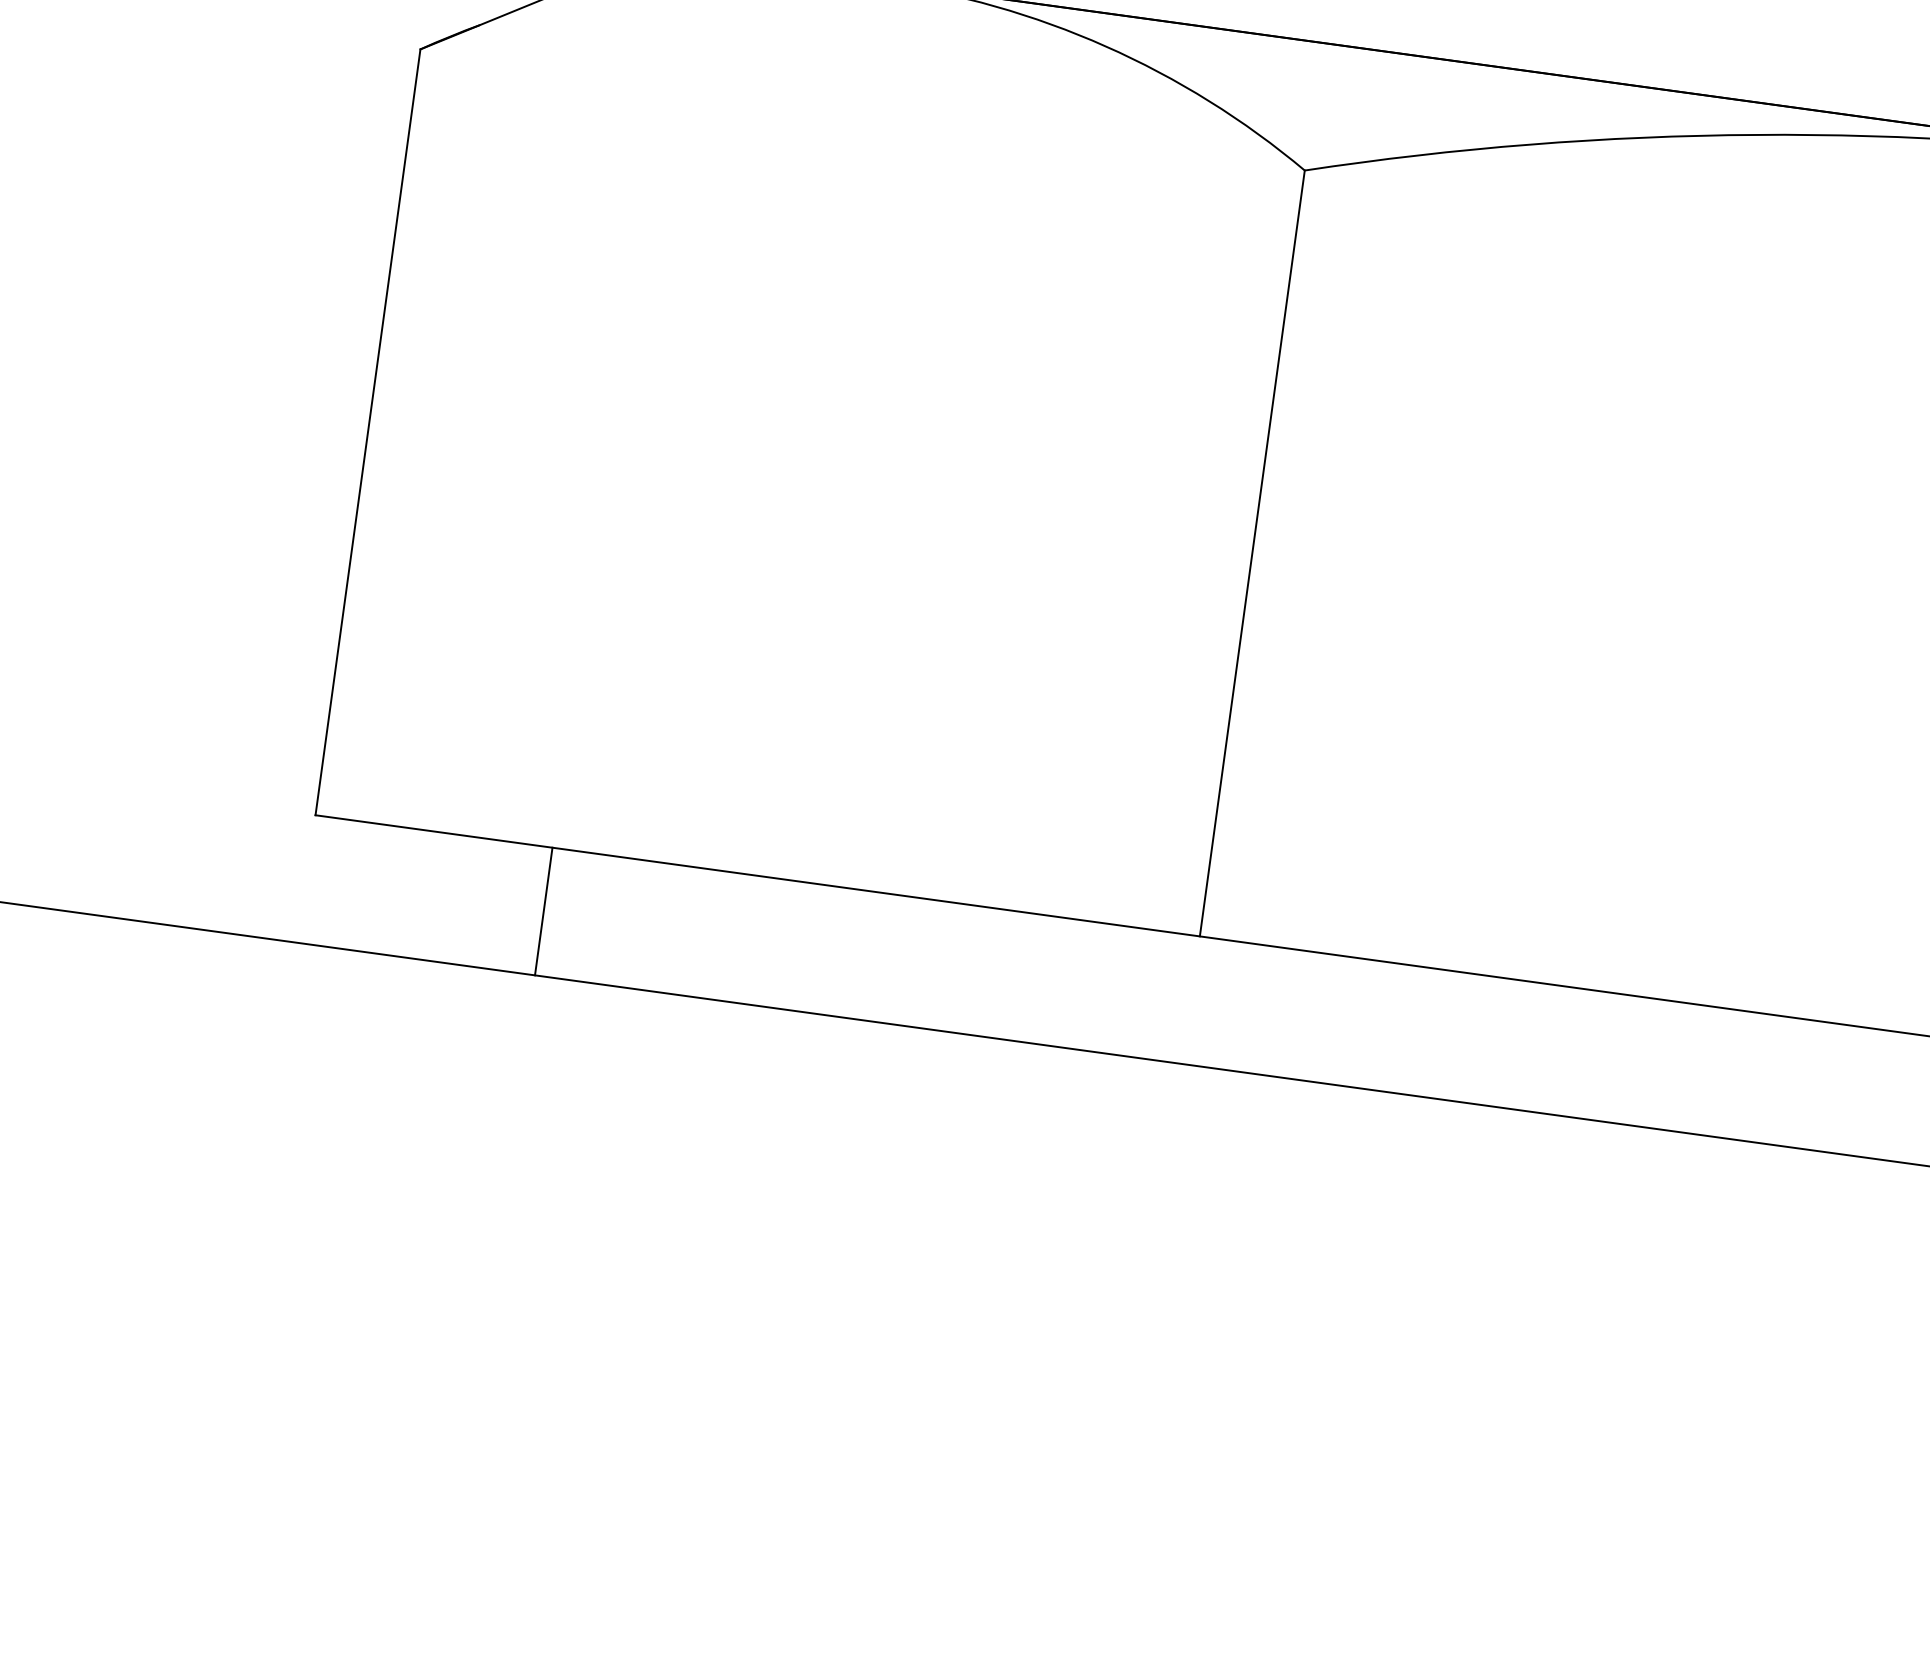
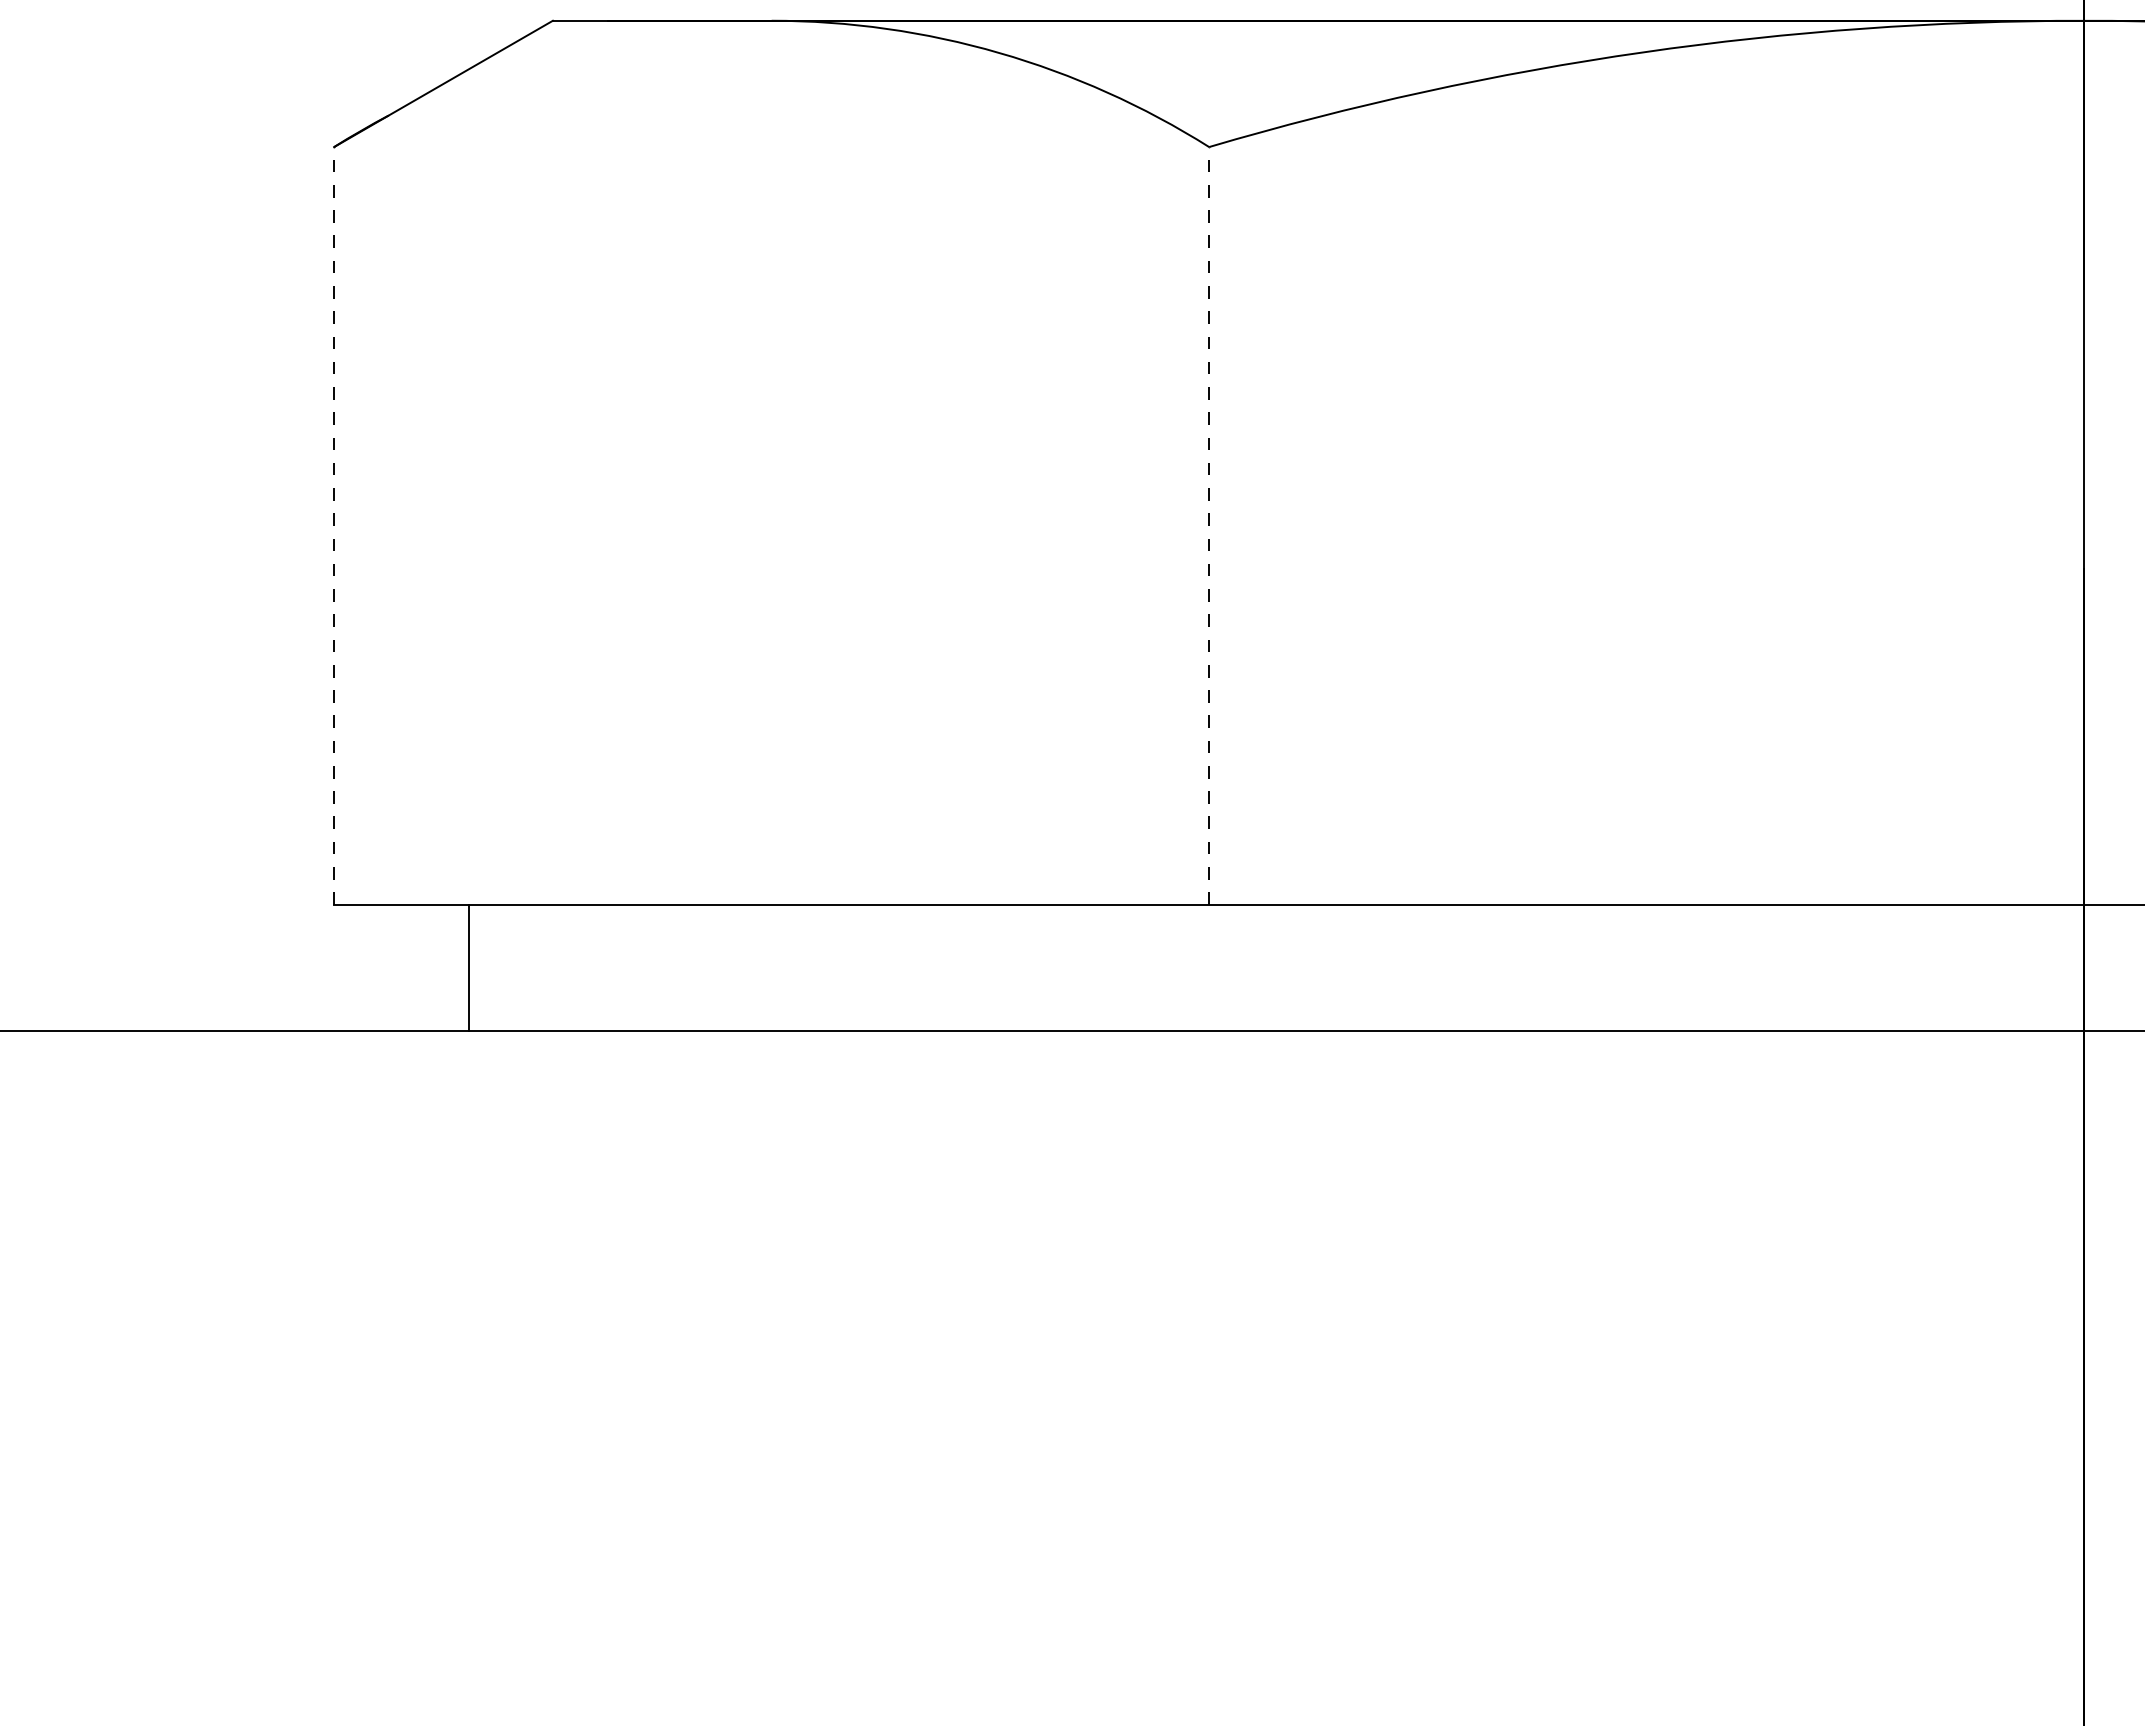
line: (368, 431) -> (334, 525), solid -> dashed
line: (1252, 553) -> (1209, 525), solid -> dashed
line: (543, 911) -> (468, 967), moved

